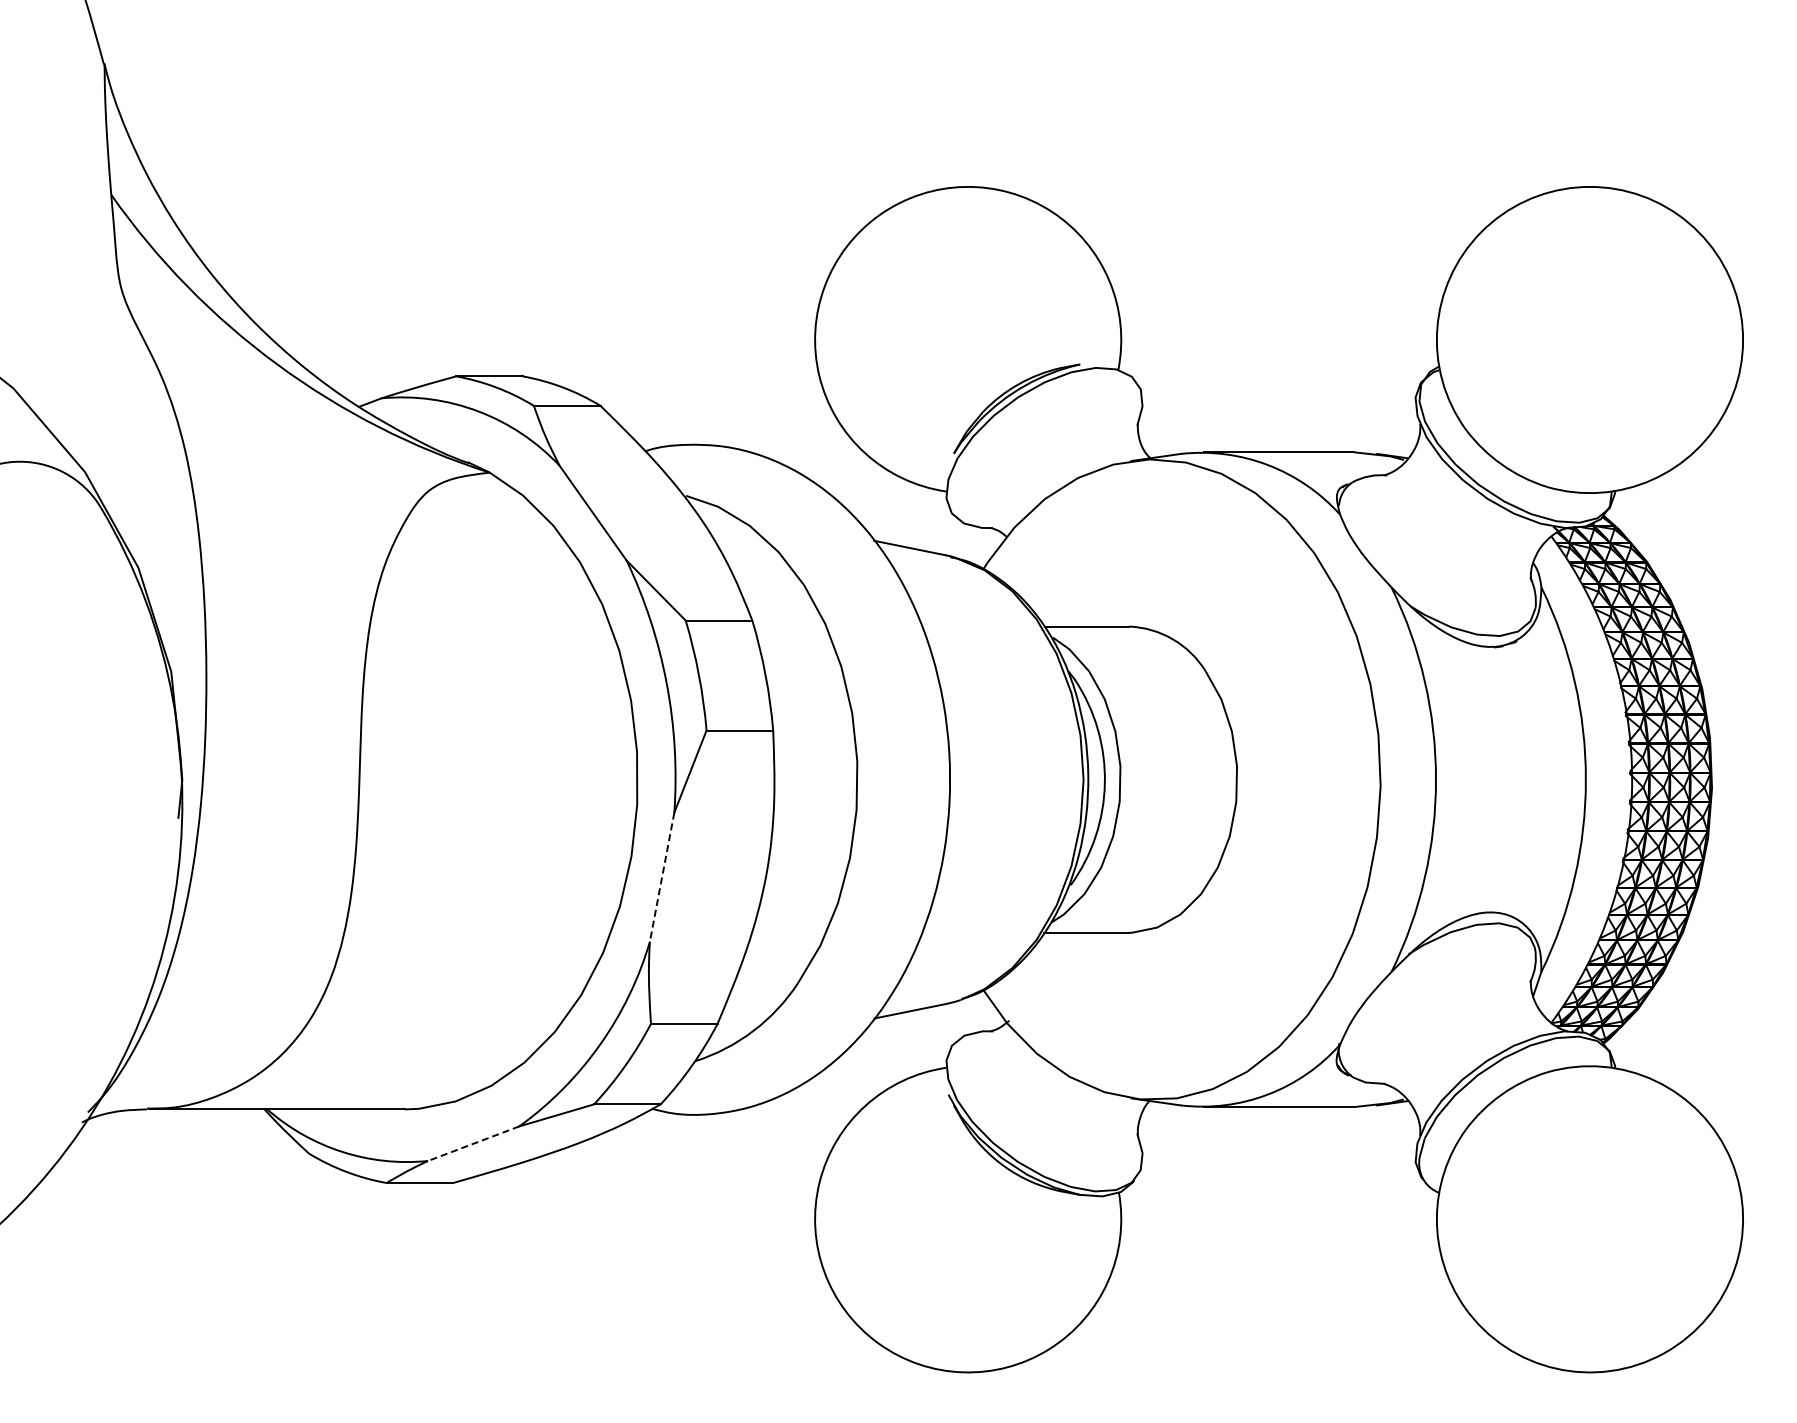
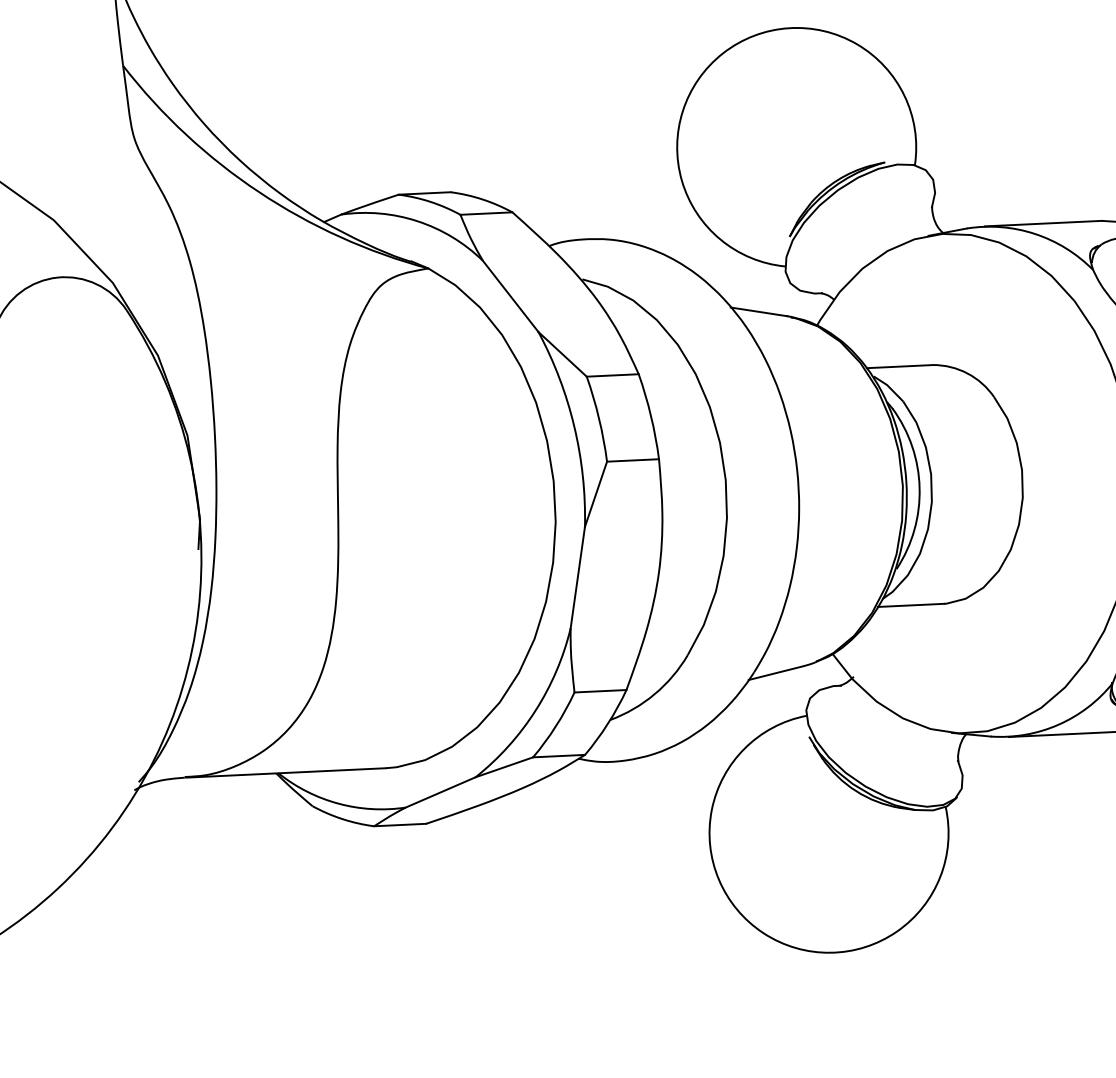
line: (662, 877) -> (578, 577), dashed -> solid
line: (473, 1143) -> (440, 792), dashed -> solid

